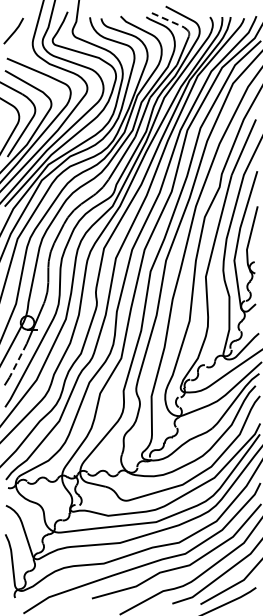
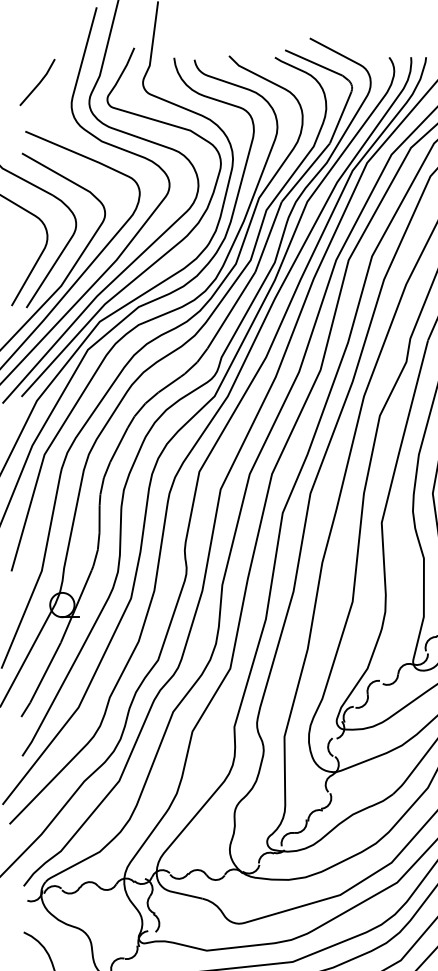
line: (167, 20) -> (313, 63), dashed -> solid
line: (18, 360) -> (46, 672), dashed -> solid

